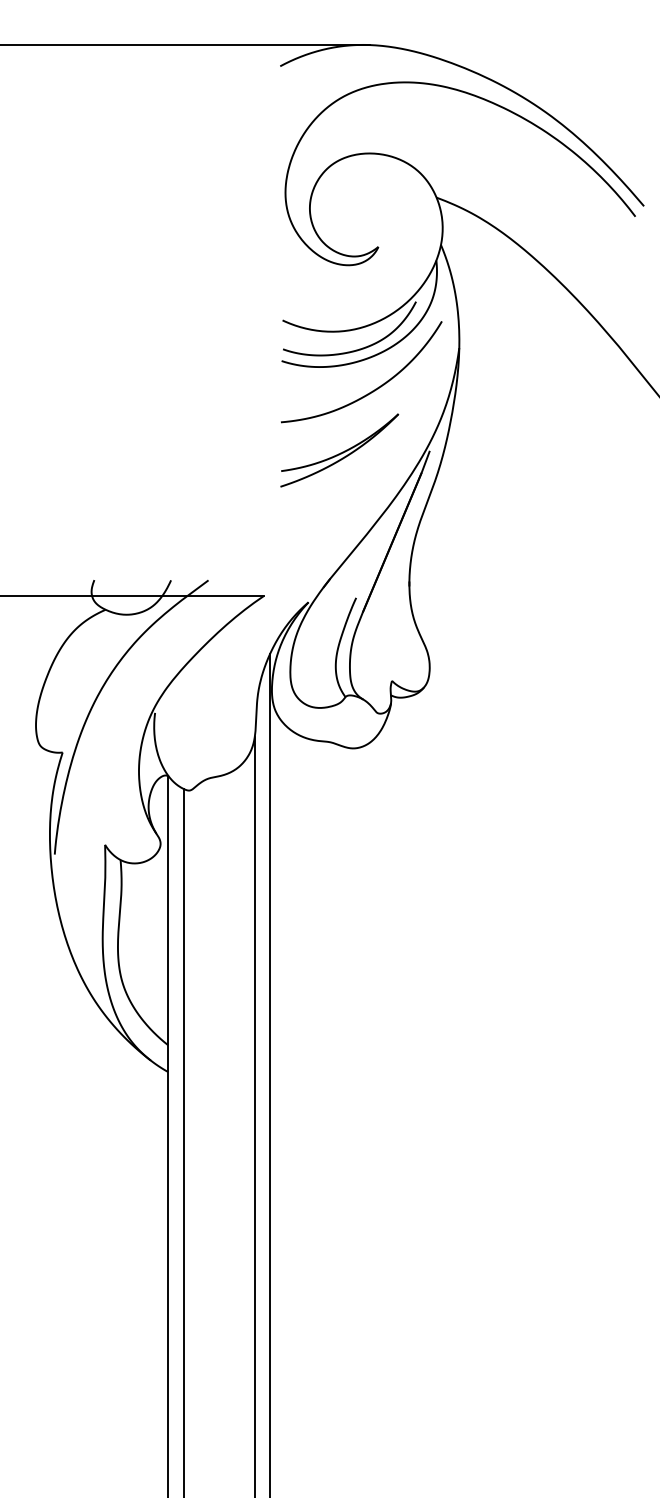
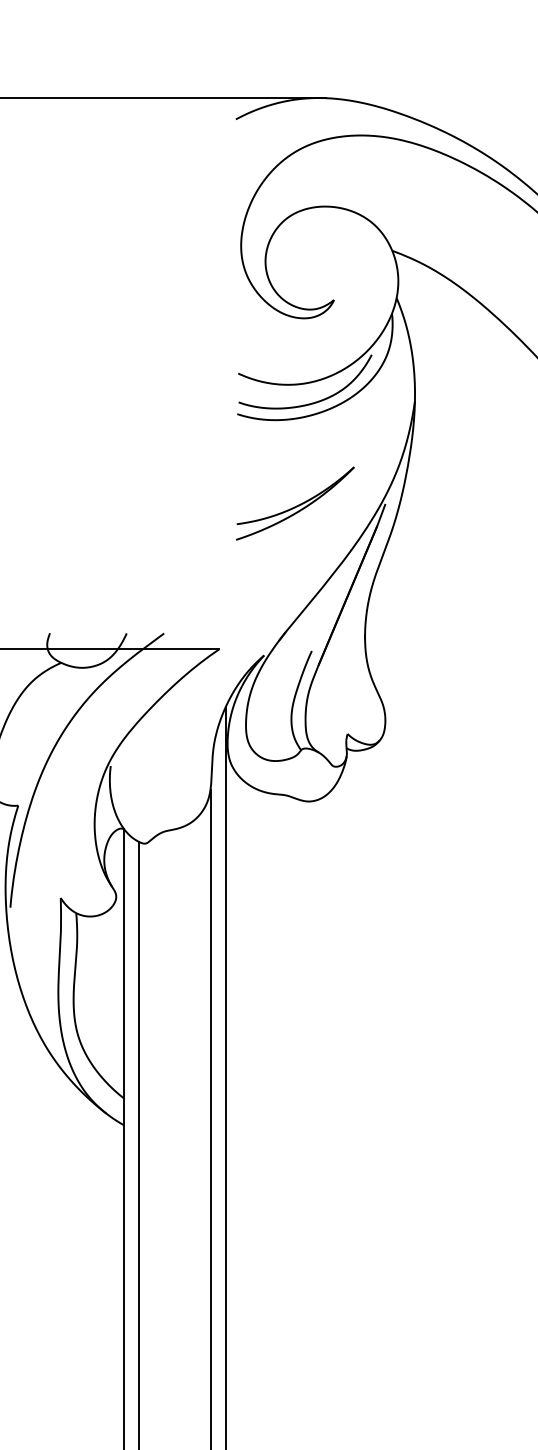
curve: (370, 391) -> (326, 444), removed

